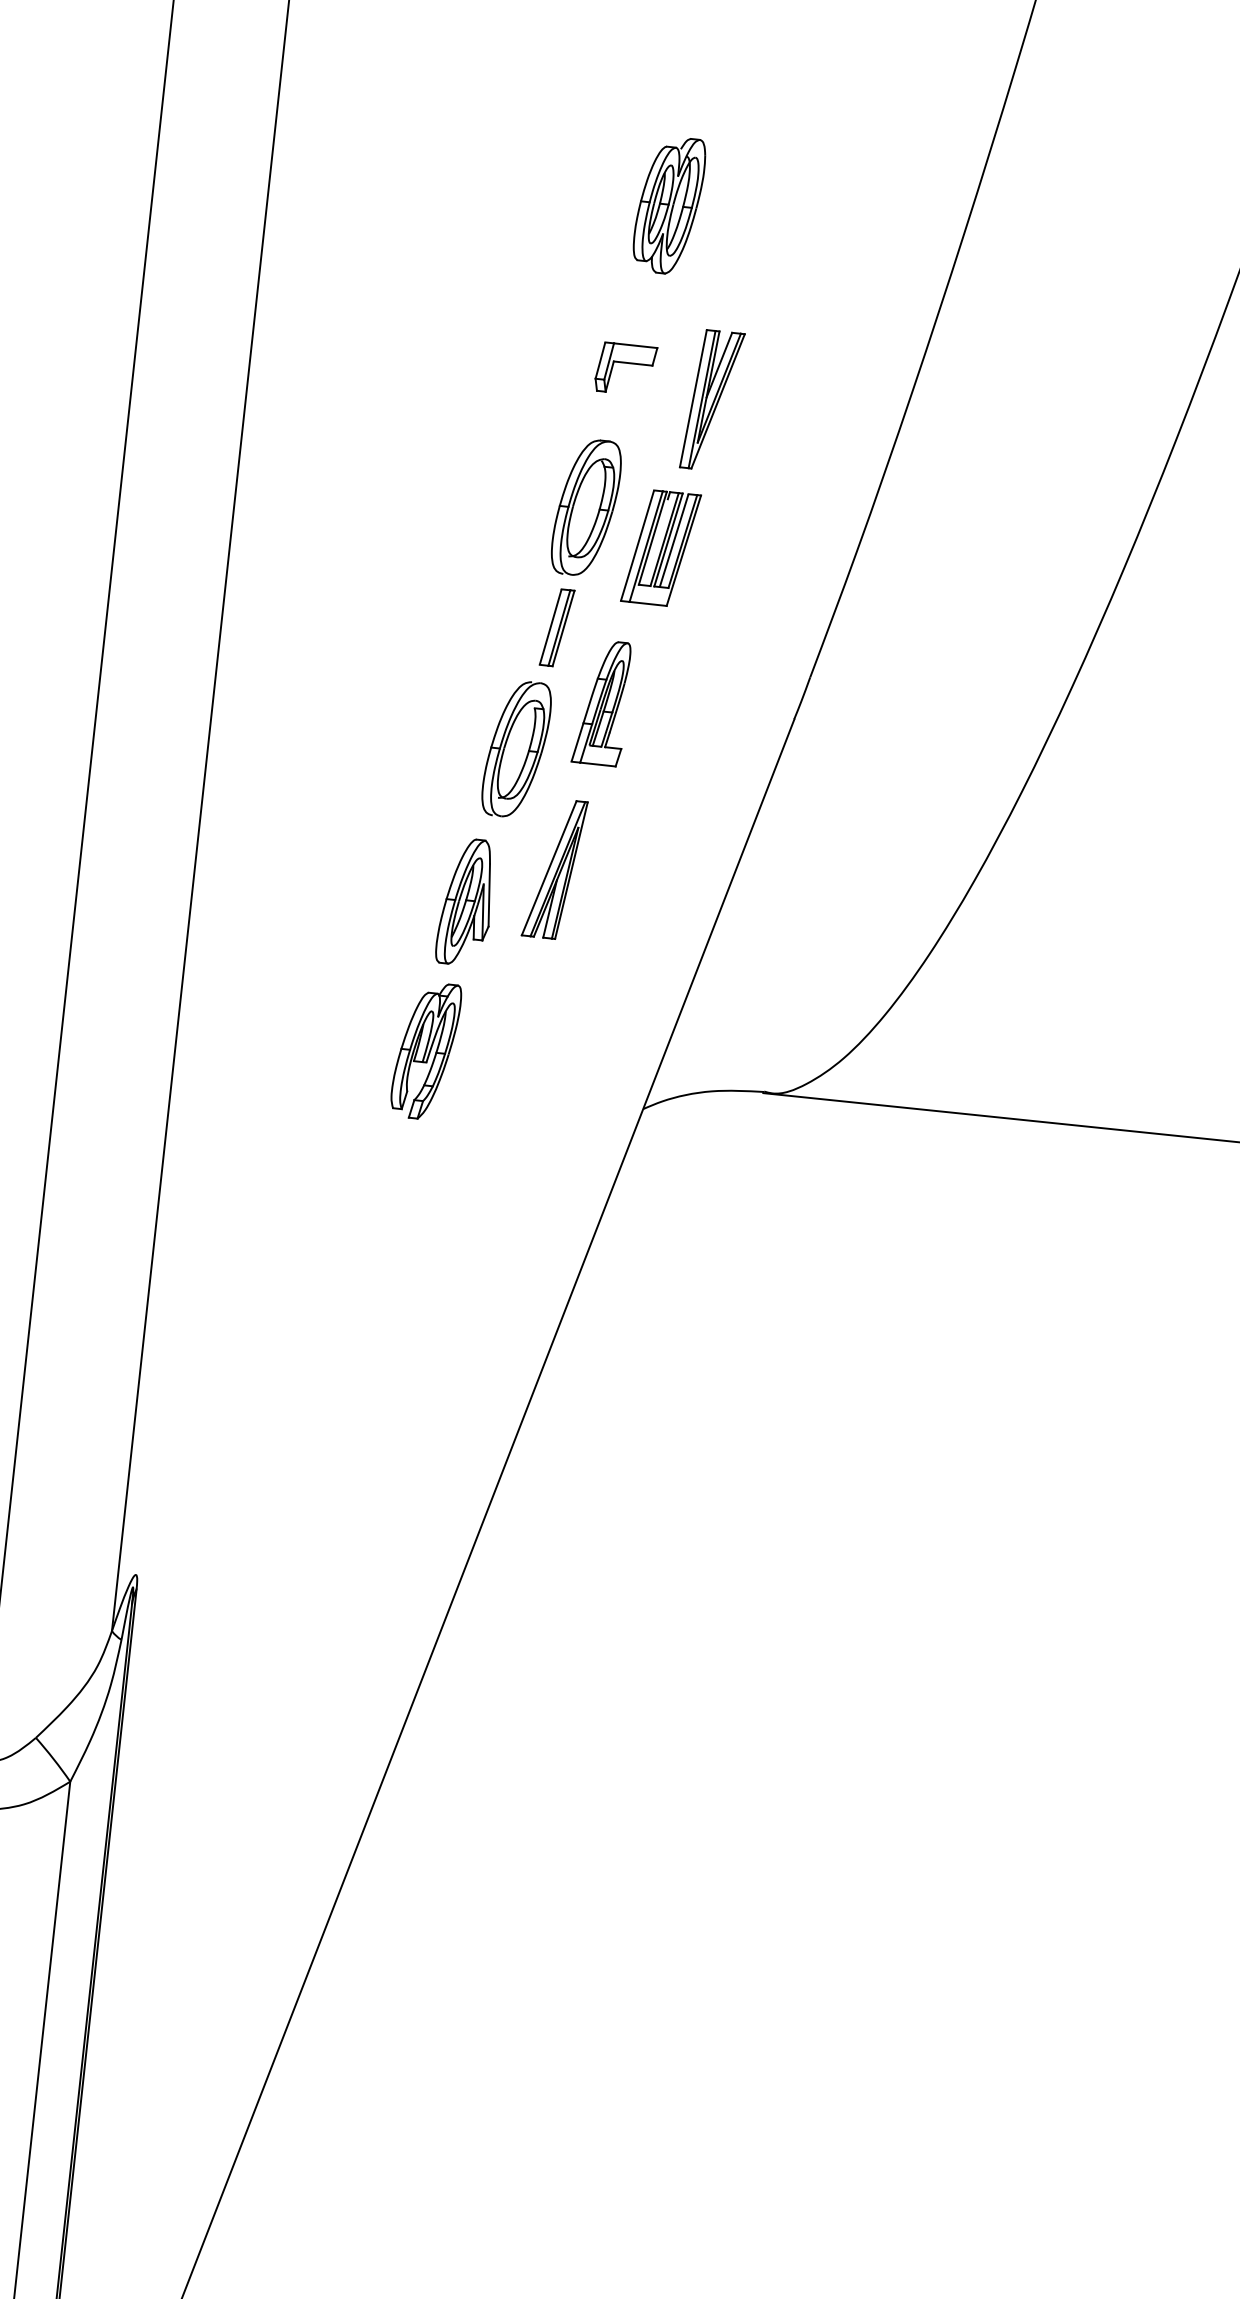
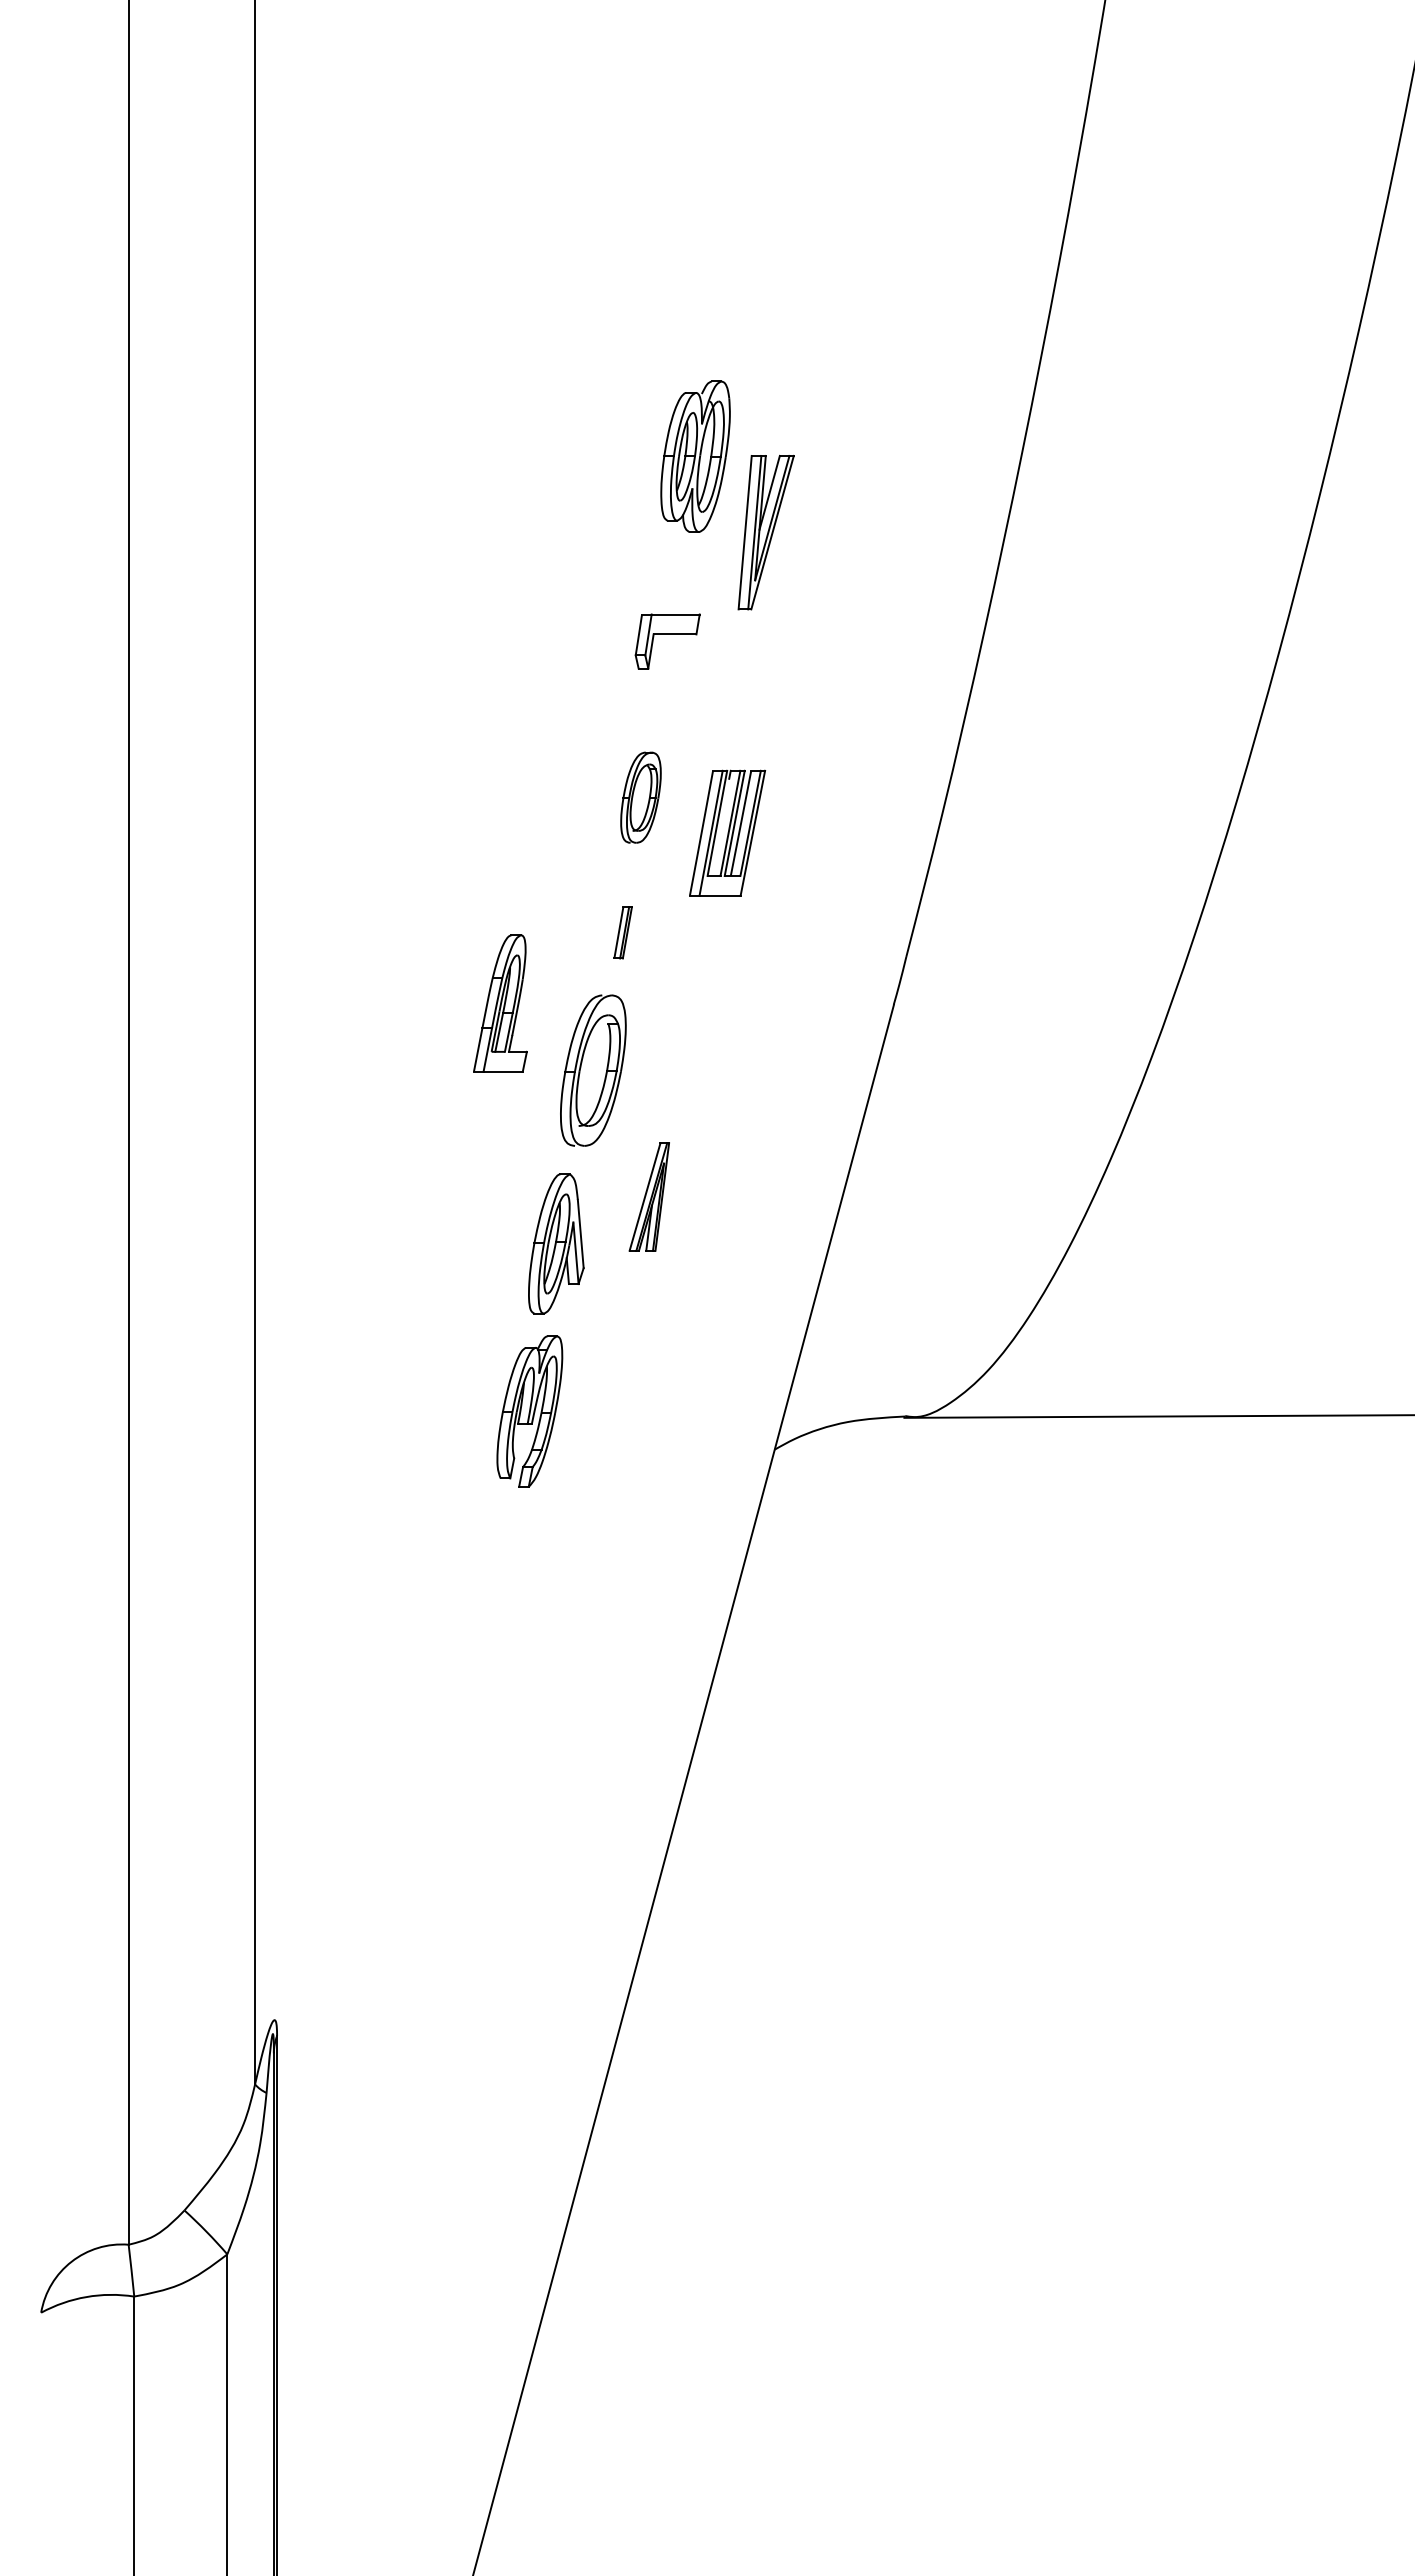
part: (711, 400) -> (765, 532), moved
part: (585, 507) -> (640, 797), size x0.6
part: (556, 627) -> (622, 932), size x0.6
part: (602, 702) -> (500, 1003), moved
part: (554, 868) -> (649, 1196), size x0.7

